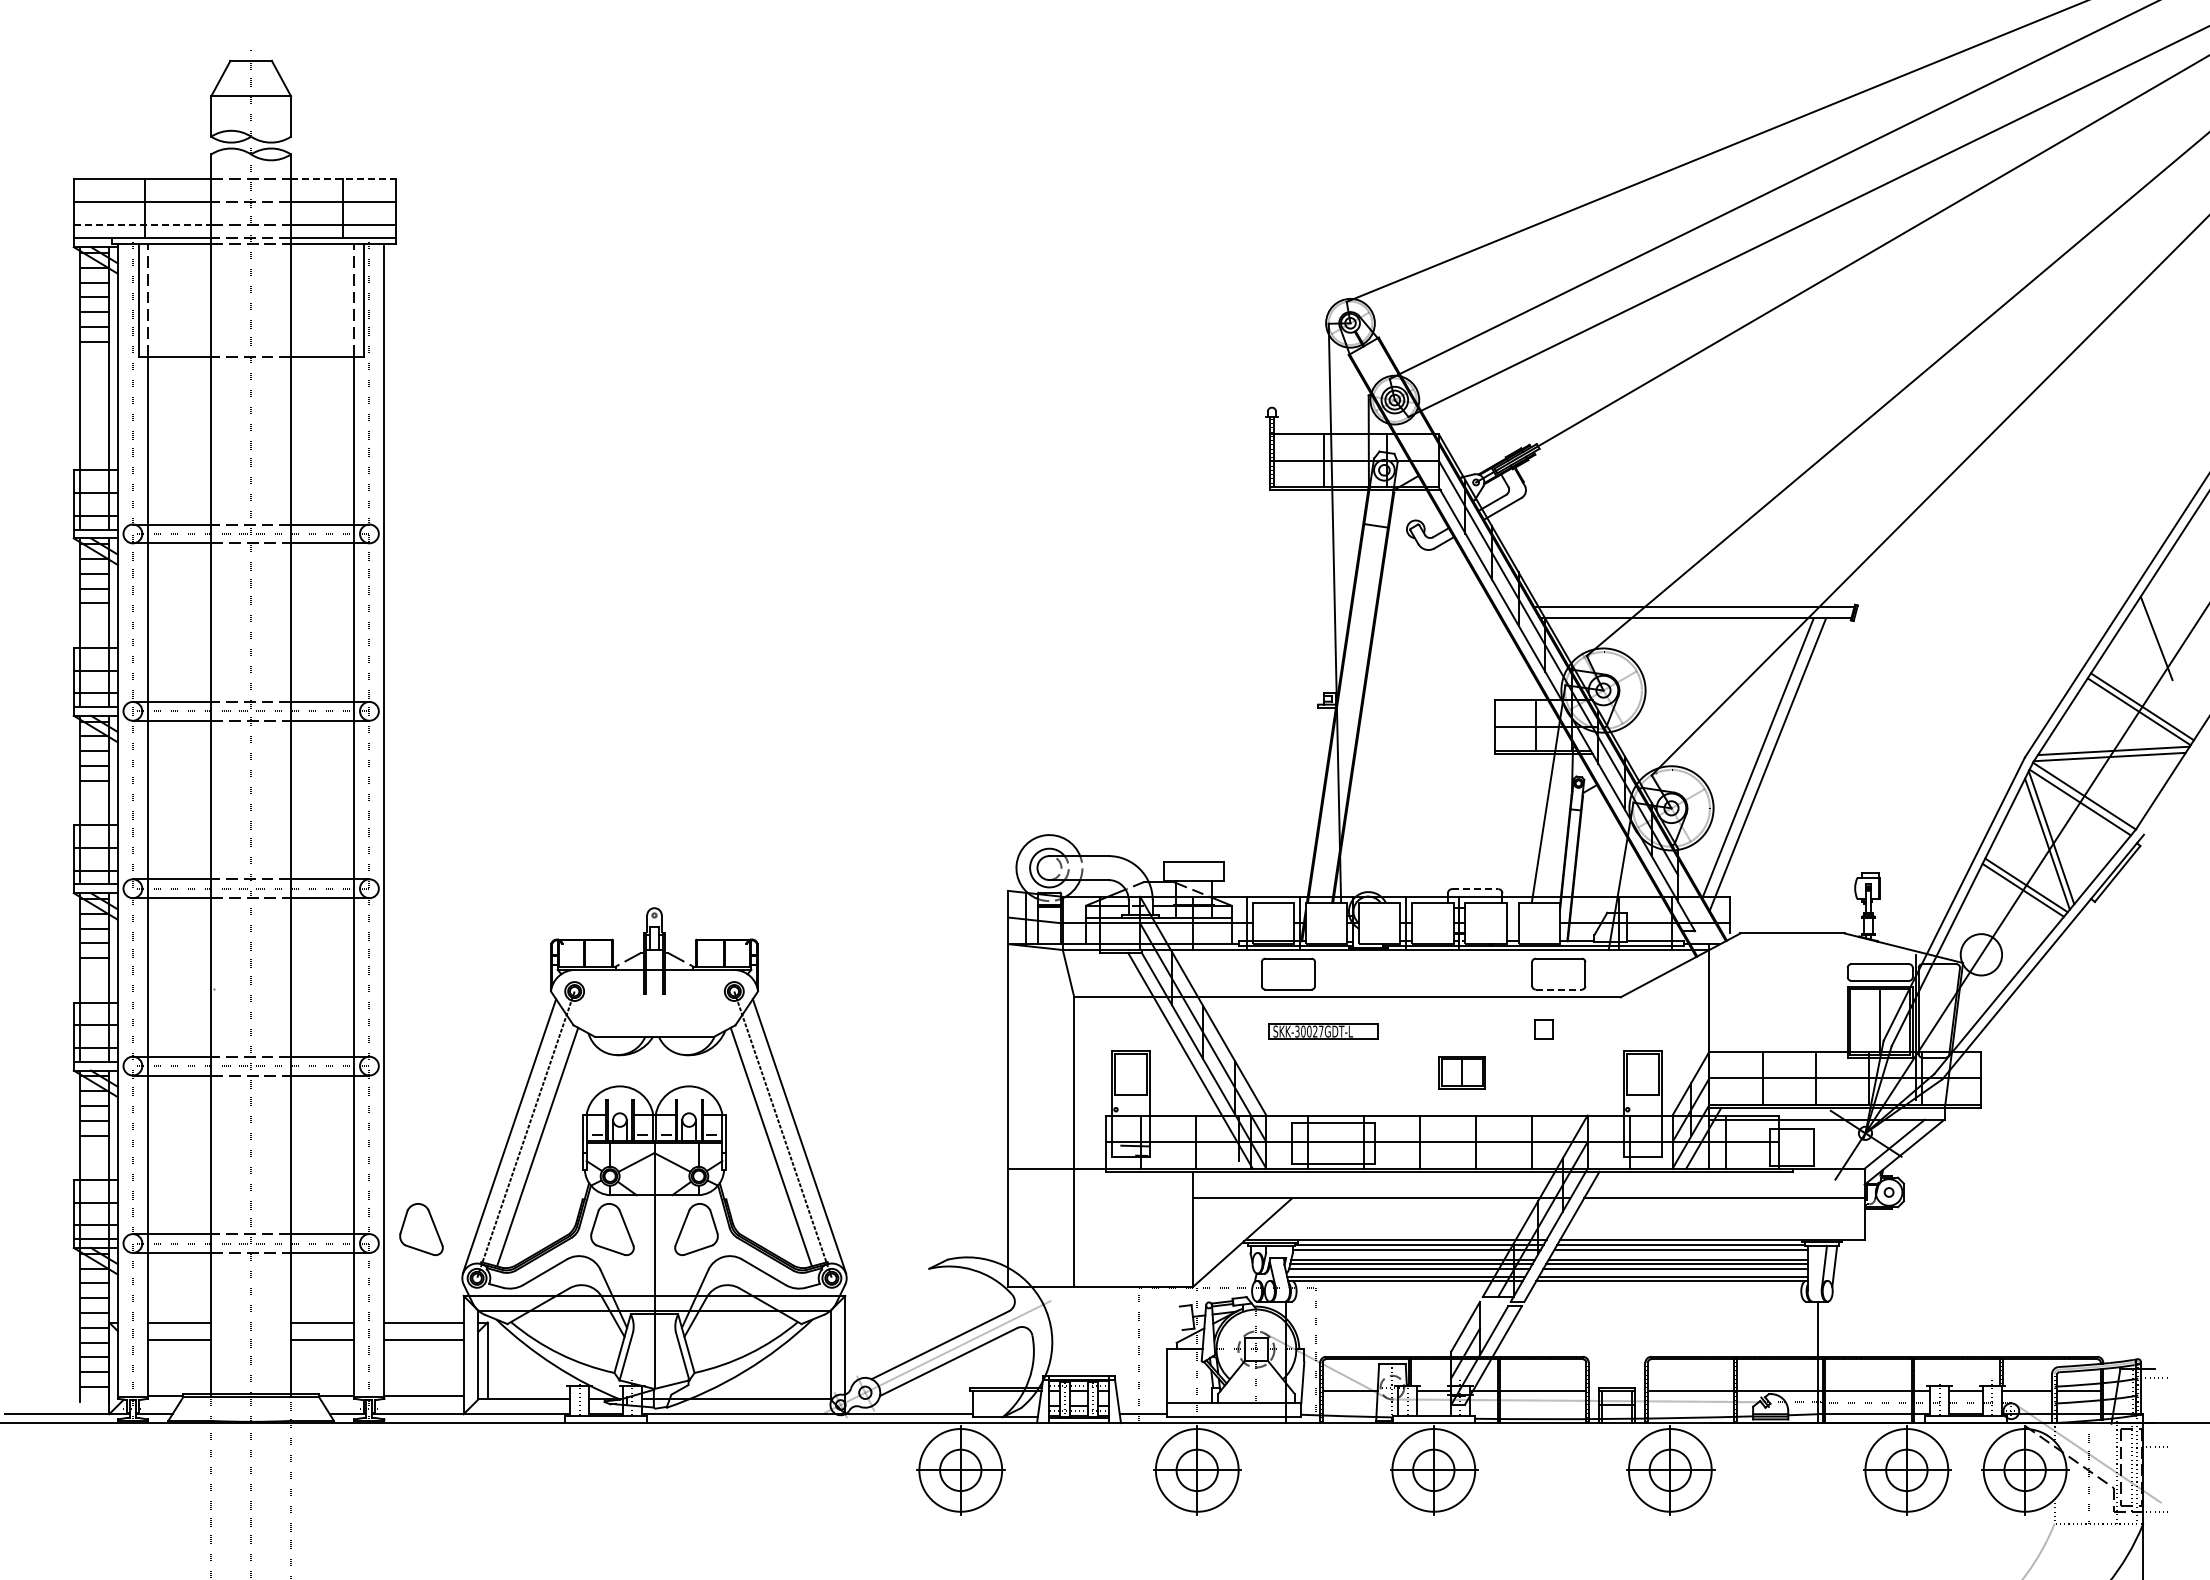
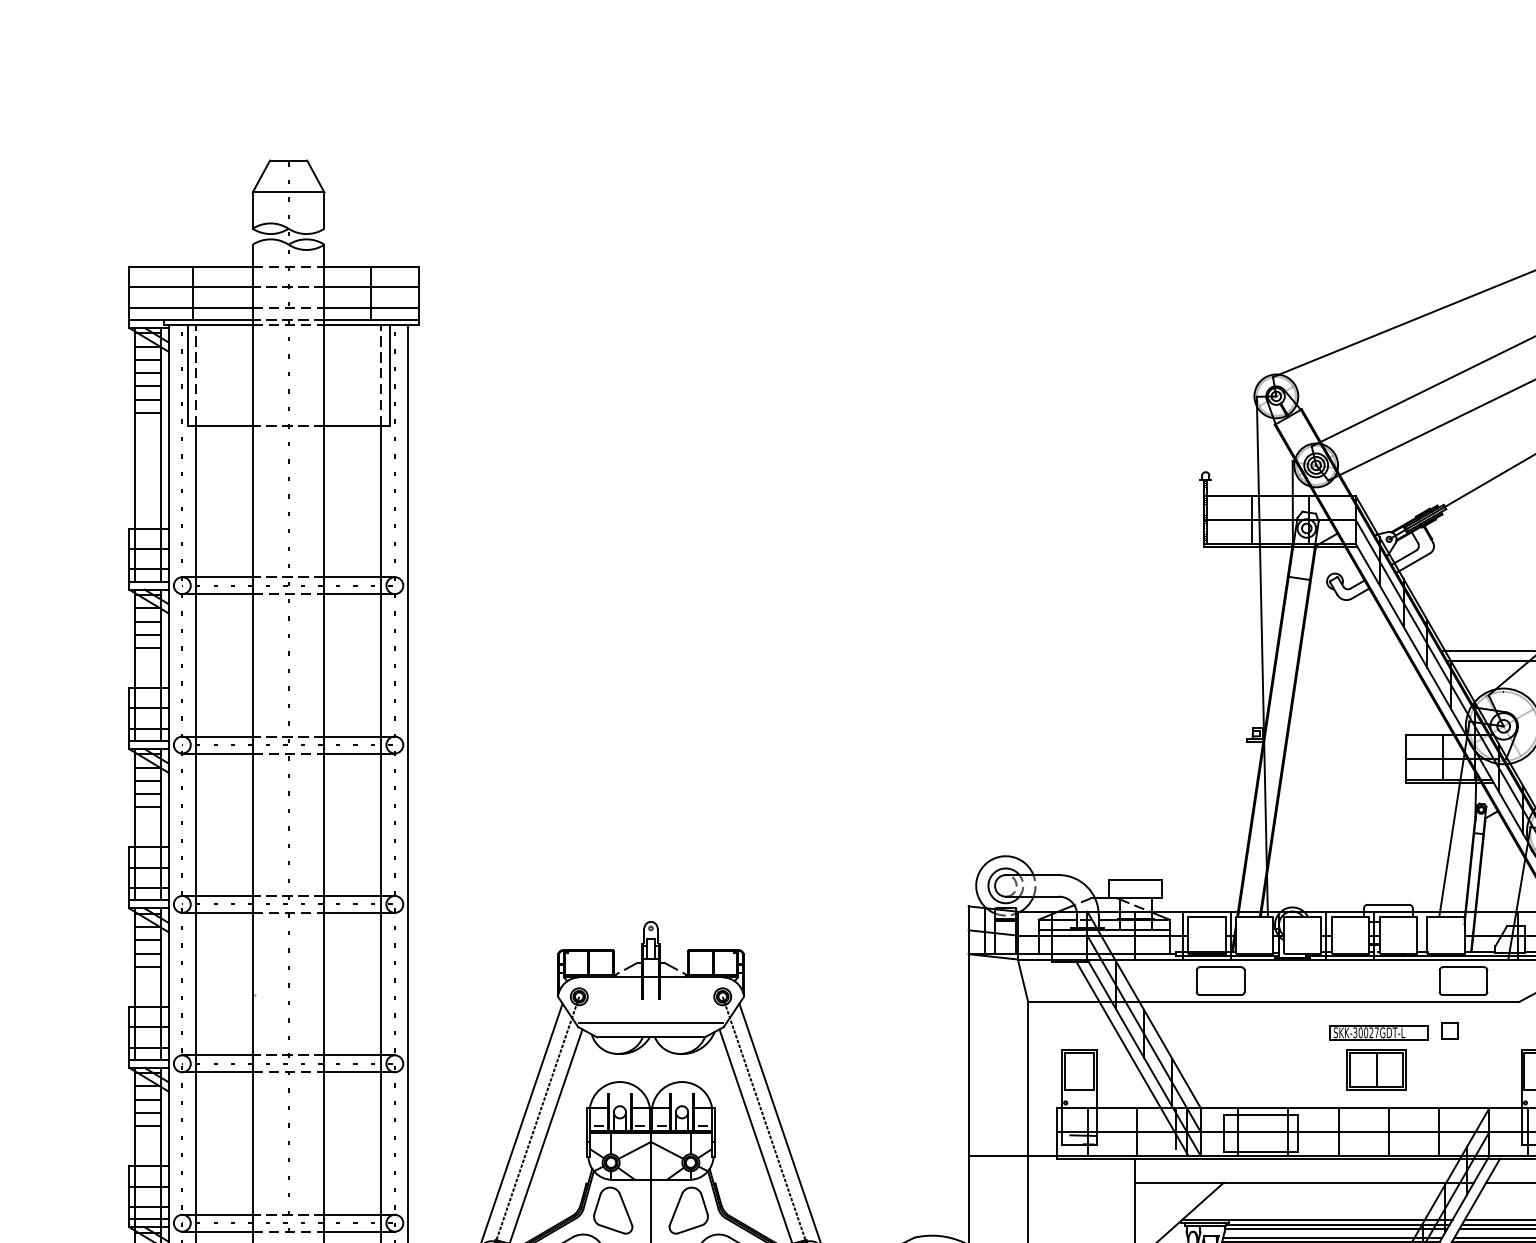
line: (344, 179) -> (372, 267), dashed -> solid
line: (142, 224) -> (190, 307), dashed -> solid
line: (1475, 889) -> (1388, 905), dashed -> solid
line: (1559, 989) -> (1464, 994), dashed -> solid
line: (654, 1021) -> (650, 1023), added
part: (1323, 1031) -> (1378, 1032), moved
part: (1462, 1072) -> (1376, 1069), size x1.43
part: (421, 1229) -> (441, 1210), removed

